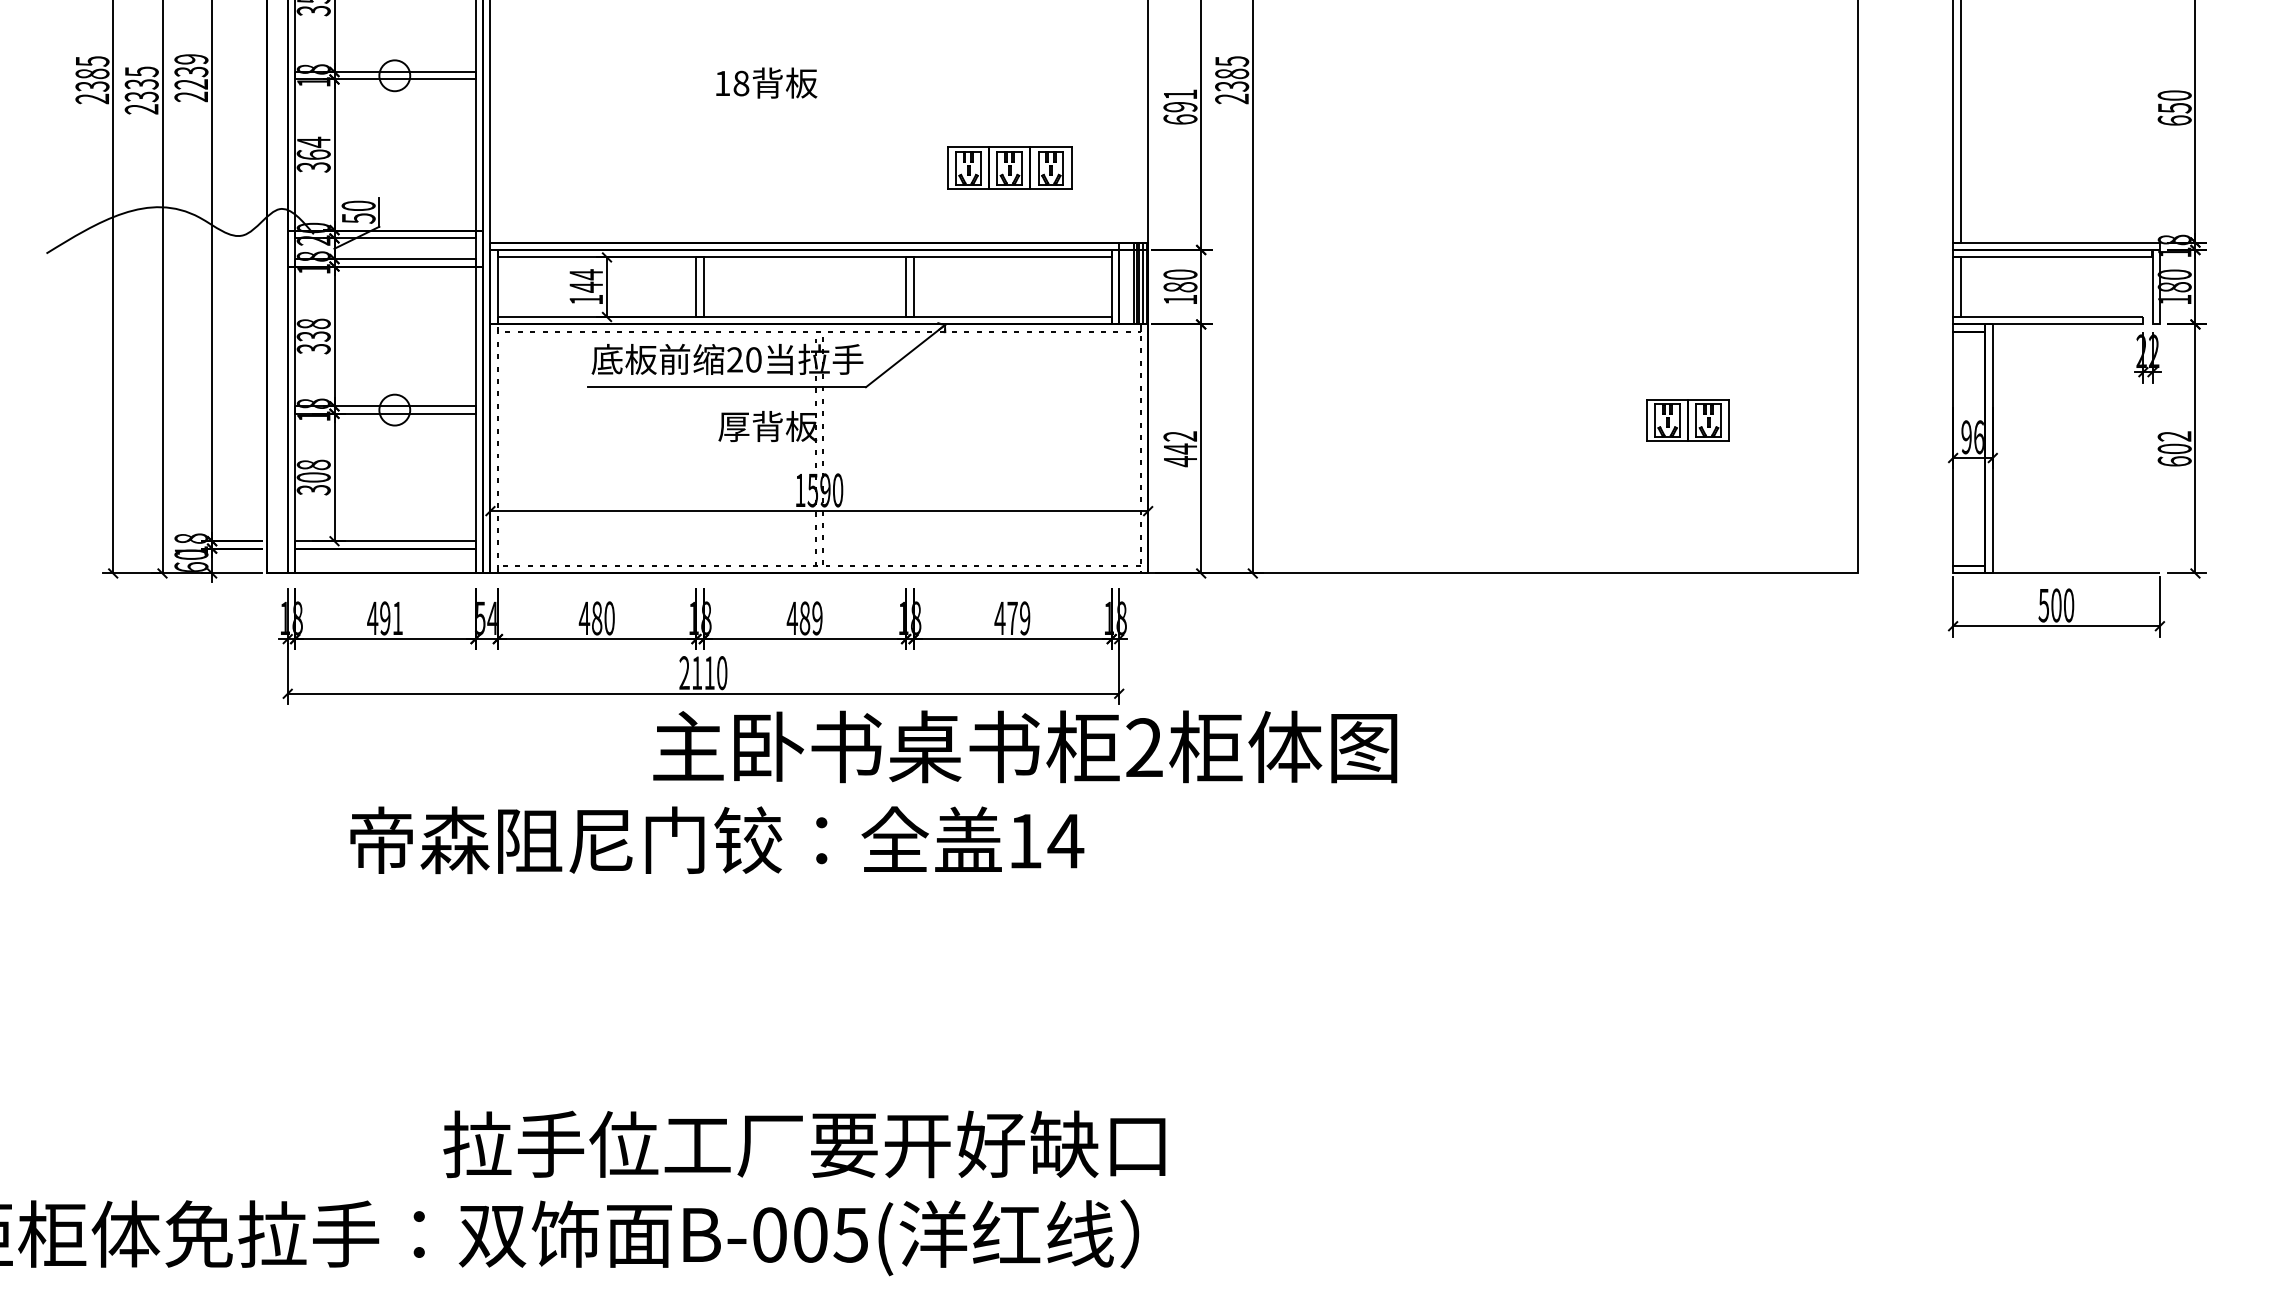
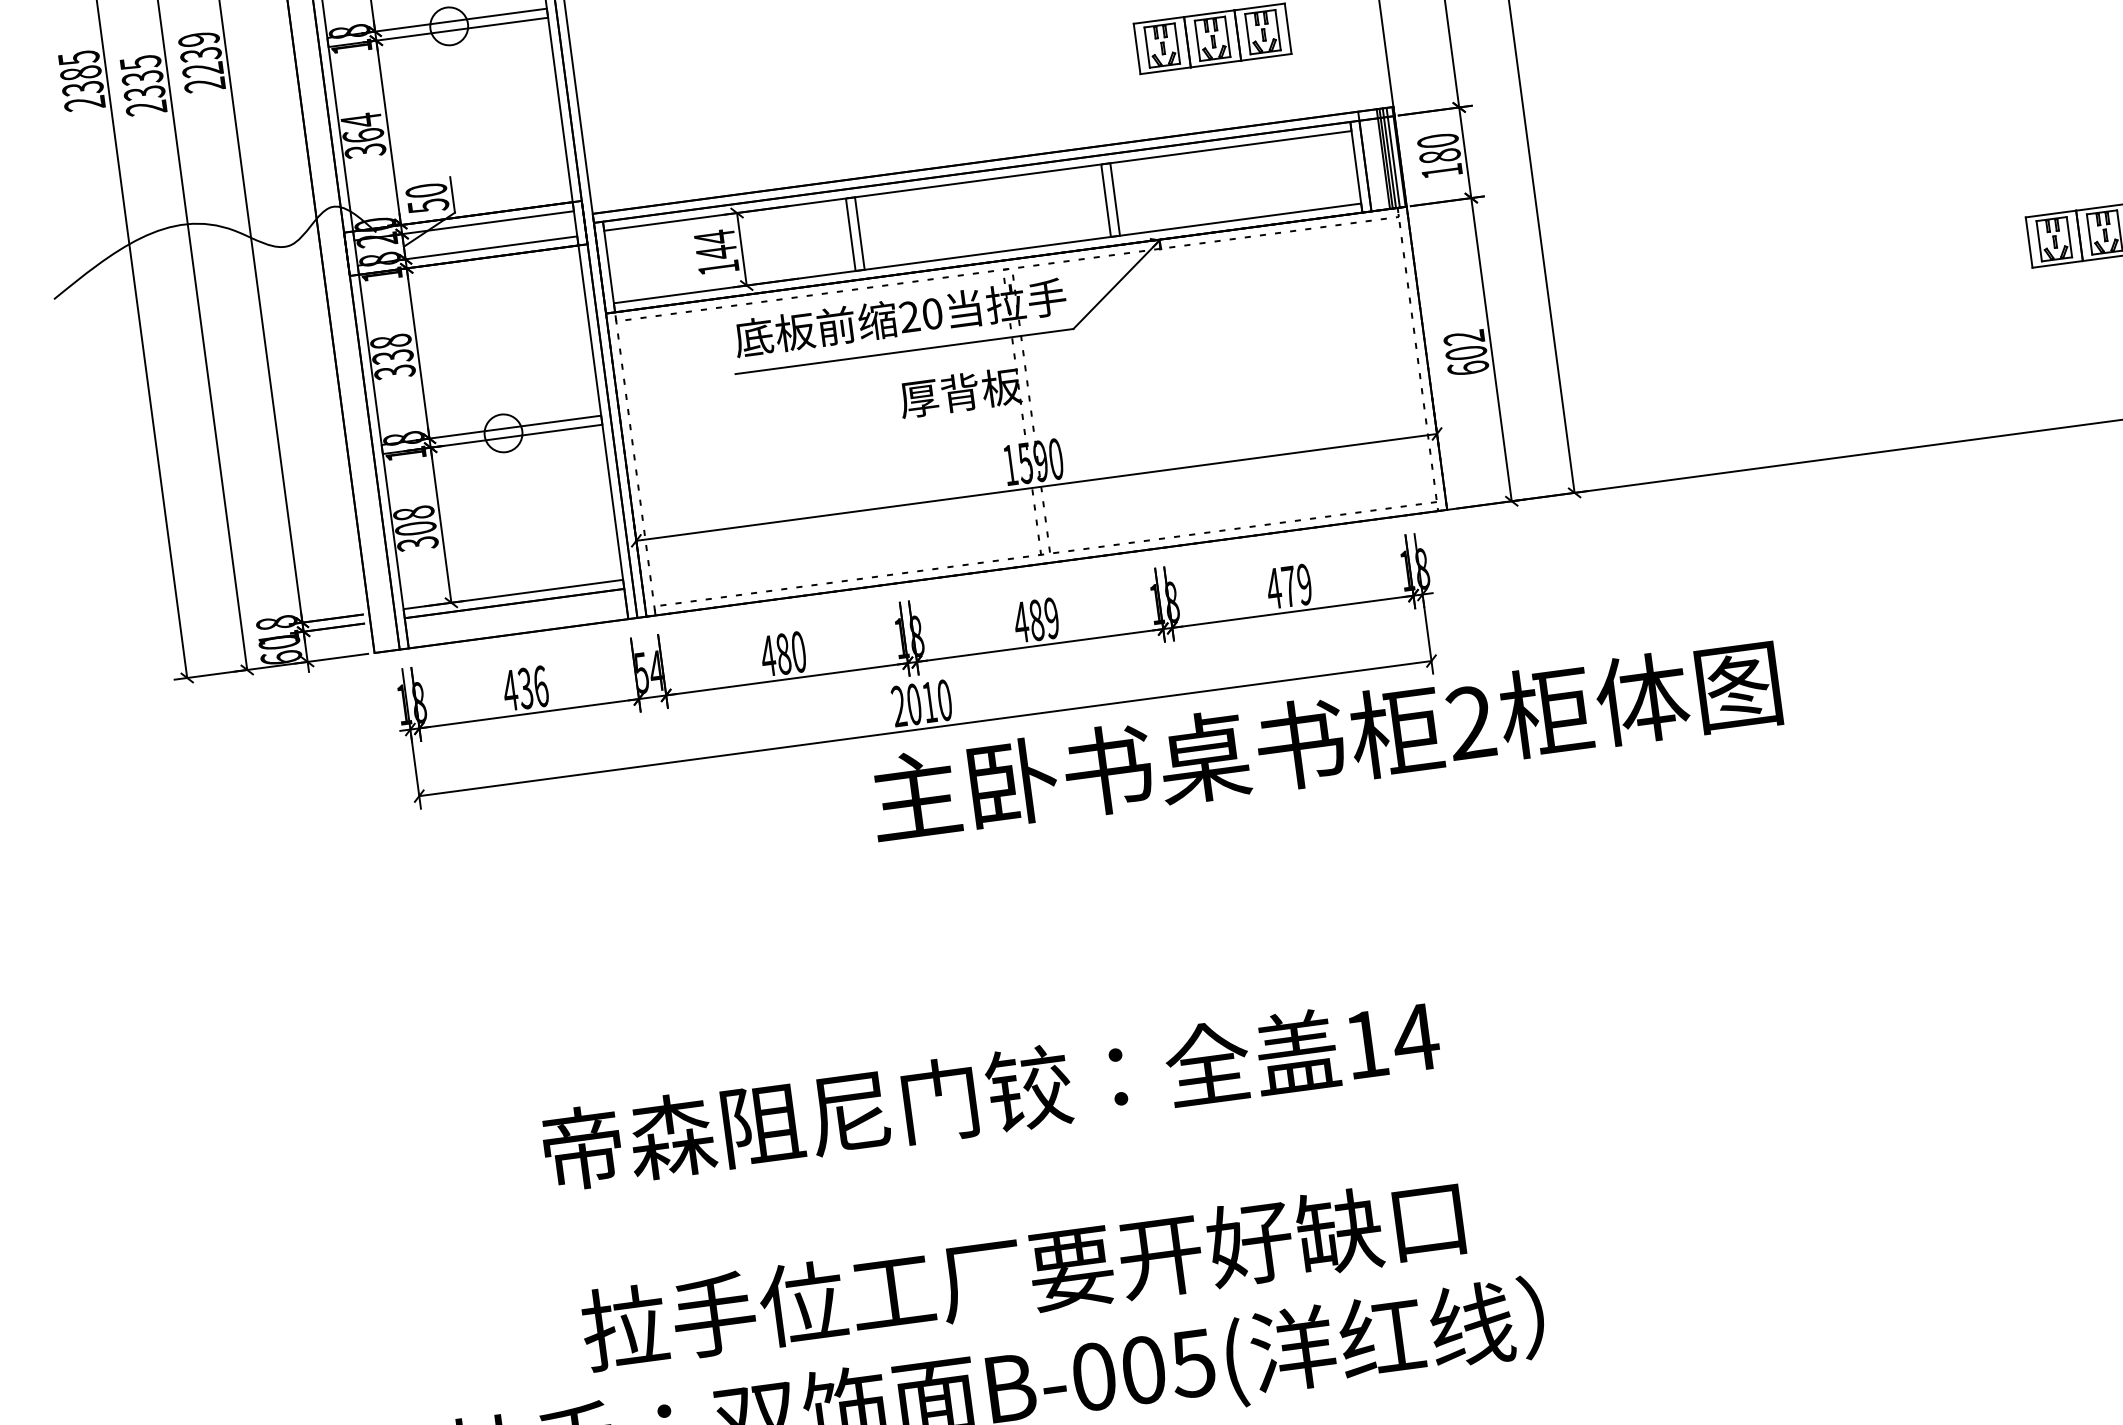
text: (1180, 455) -> (1467, 361), 442 -> 602
text: (391, 618) -> (533, 687), 491 -> 436
text: (697, 673) -> (914, 704), 2110 -> 2010
text: (717, 840) -> (991, 1093), moved
text: (804, 1144) -> (1022, 1274), moved

